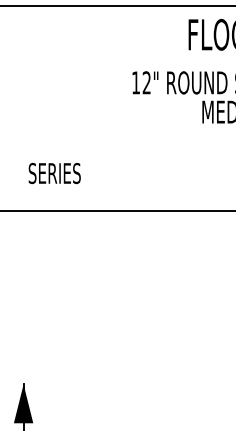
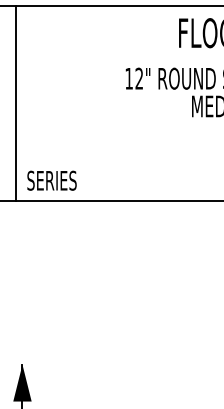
line: (16, 108) -> (15, 103), added
text: (54, 173) -> (51, 180), moved

